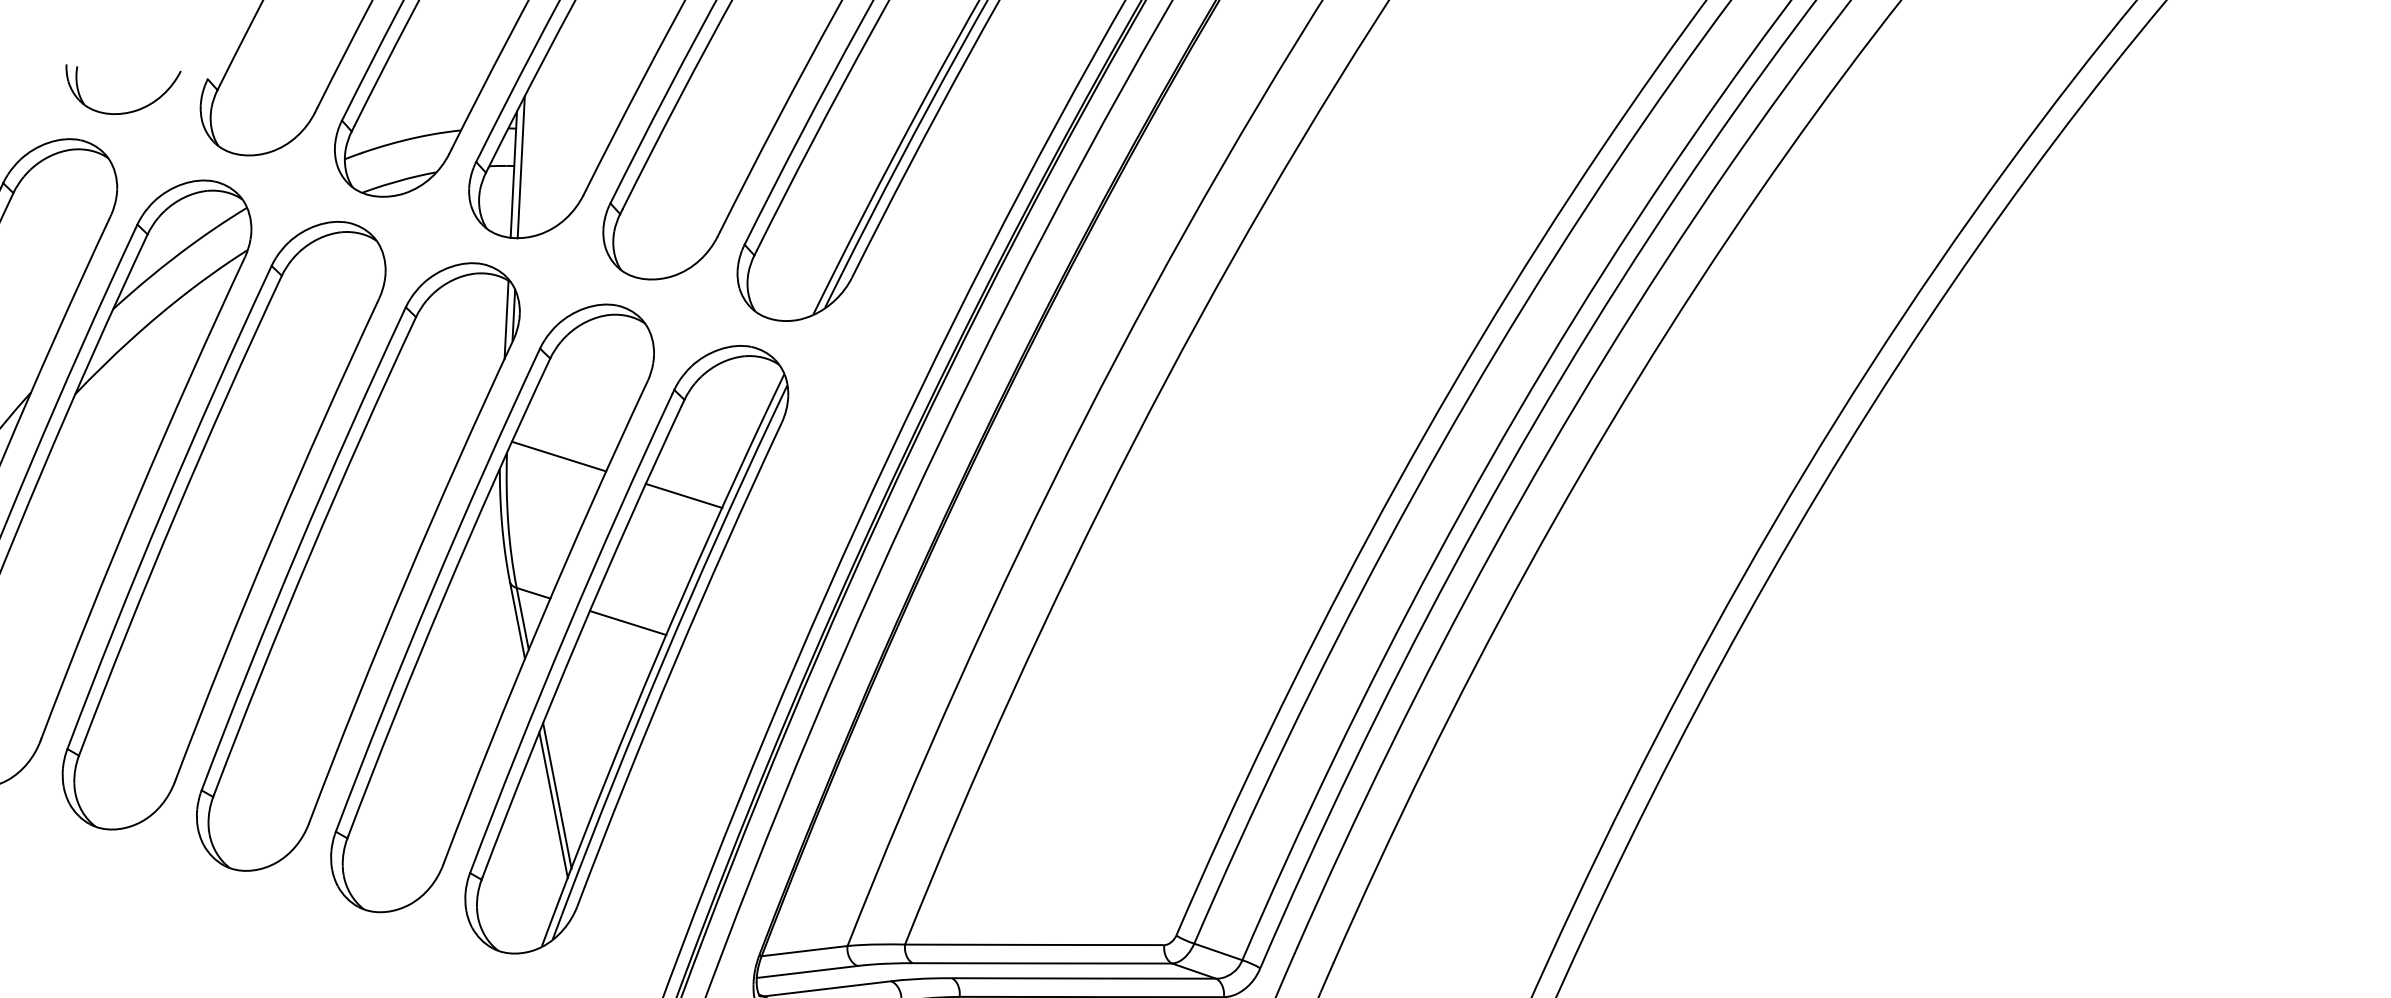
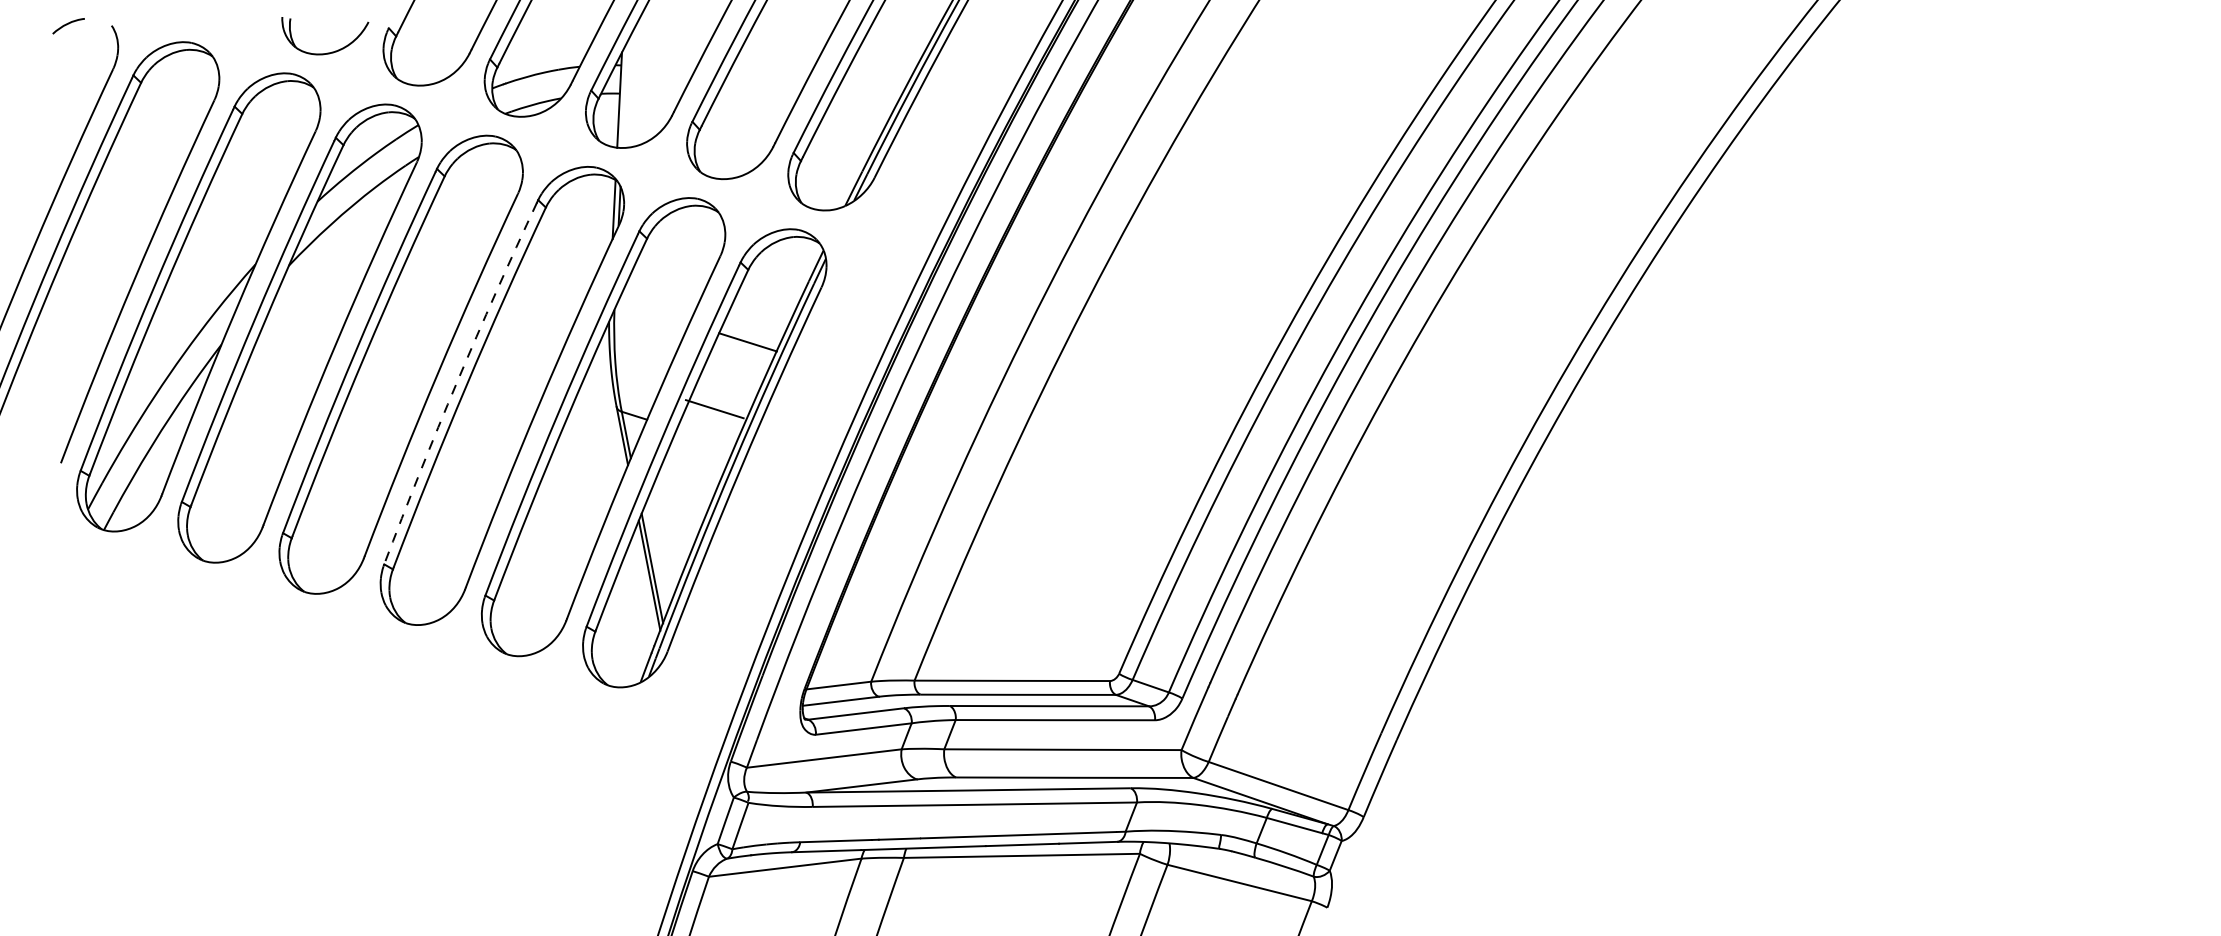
line: (520, 167) -> (624, 94), removed
line: (558, 456) -> (653, 312), removed
arc: (298, 549) -> (457, 382), solid -> dashed
line: (627, 623) -> (714, 409), moved

